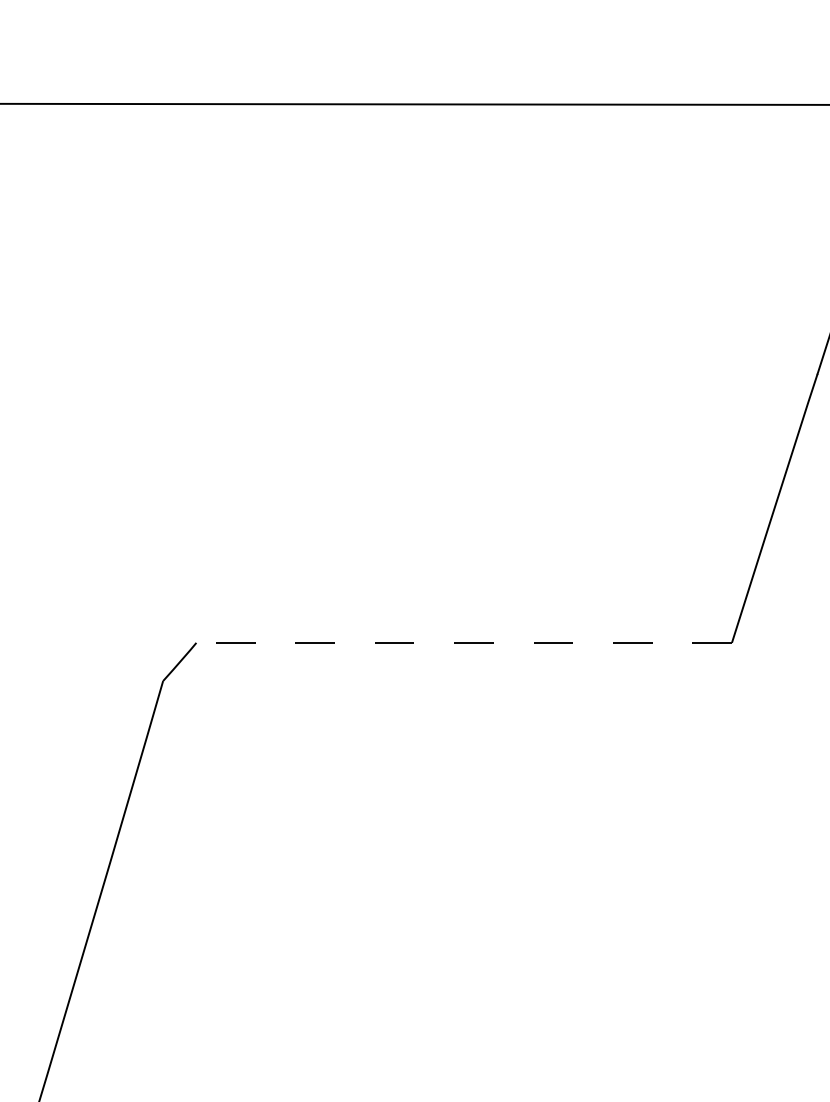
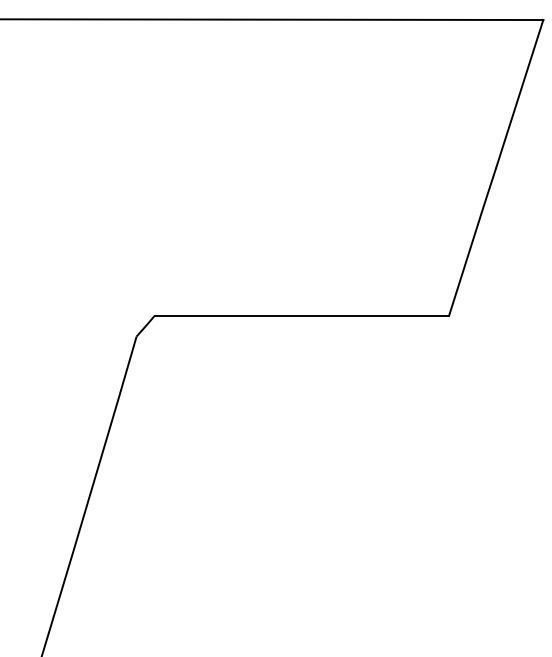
line: (463, 642) -> (301, 315), dashed -> solid

